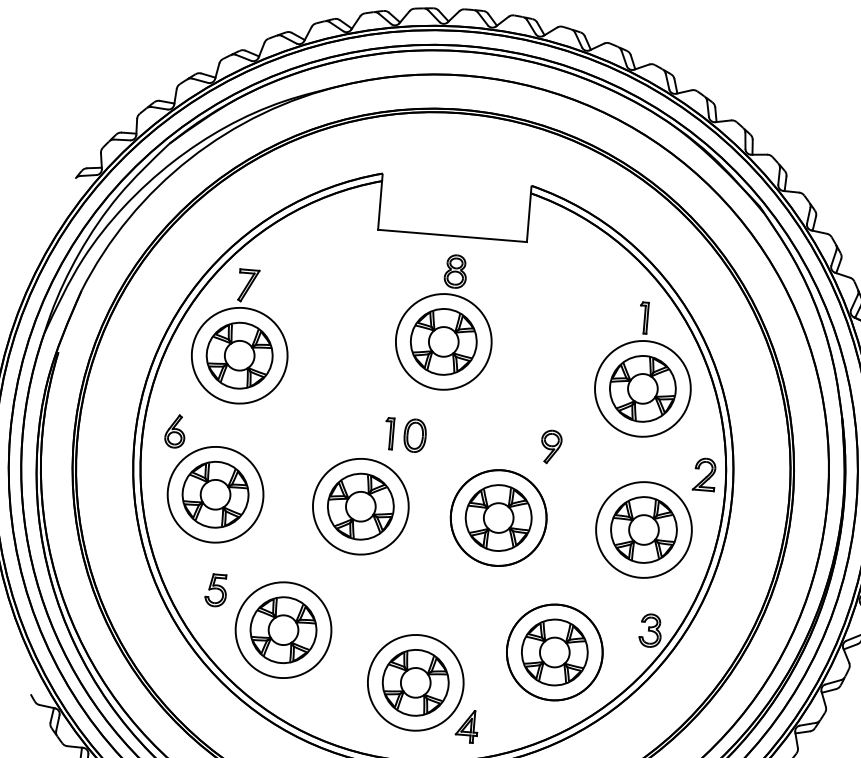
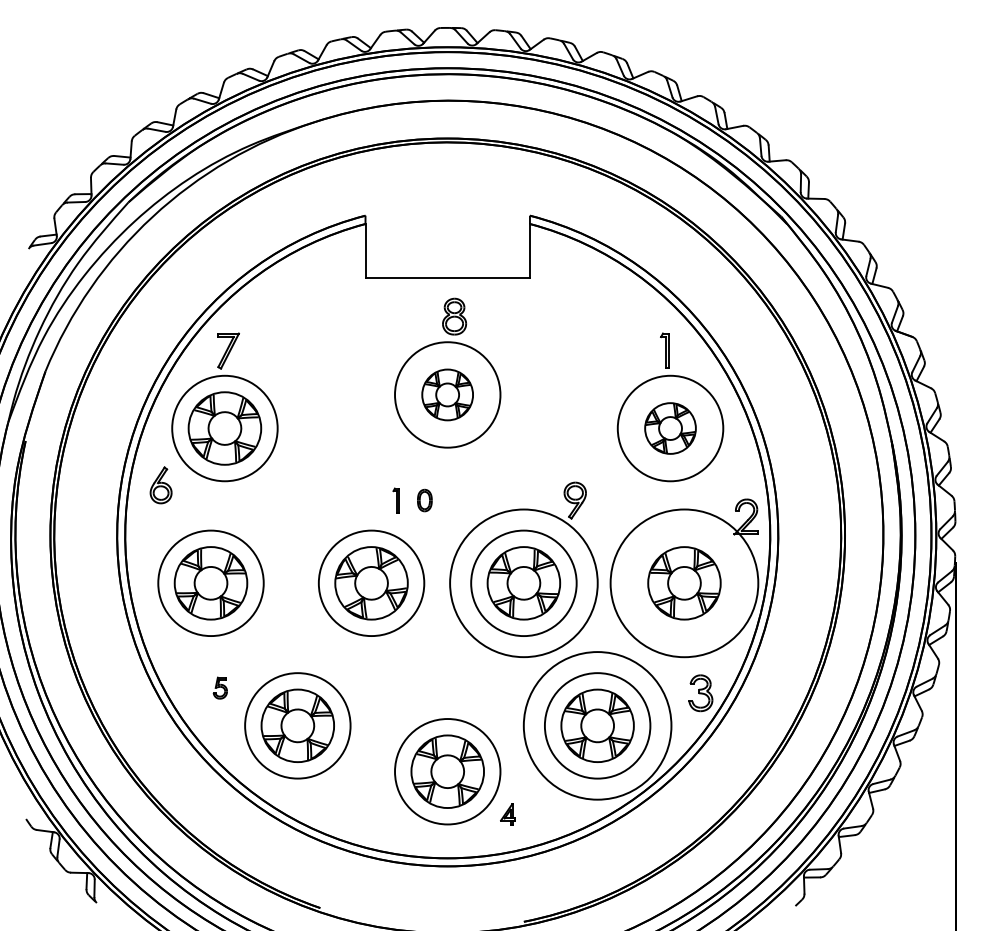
part: (443, 341) -> (447, 394), size x0.7
part: (642, 388) -> (670, 428), size x0.7
part: (174, 431) -> (160, 485), moved
part: (389, 433) -> (396, 500), size x0.7
part: (414, 435) -> (424, 500), size x0.6
circle: (498, 518) -> (523, 583), size x1.4
circle: (644, 530) -> (684, 583), size x1.4
part: (216, 589) -> (220, 687), size x0.6
circle: (554, 652) -> (597, 725), size x1.4
part: (466, 725) -> (507, 814), size x0.6

